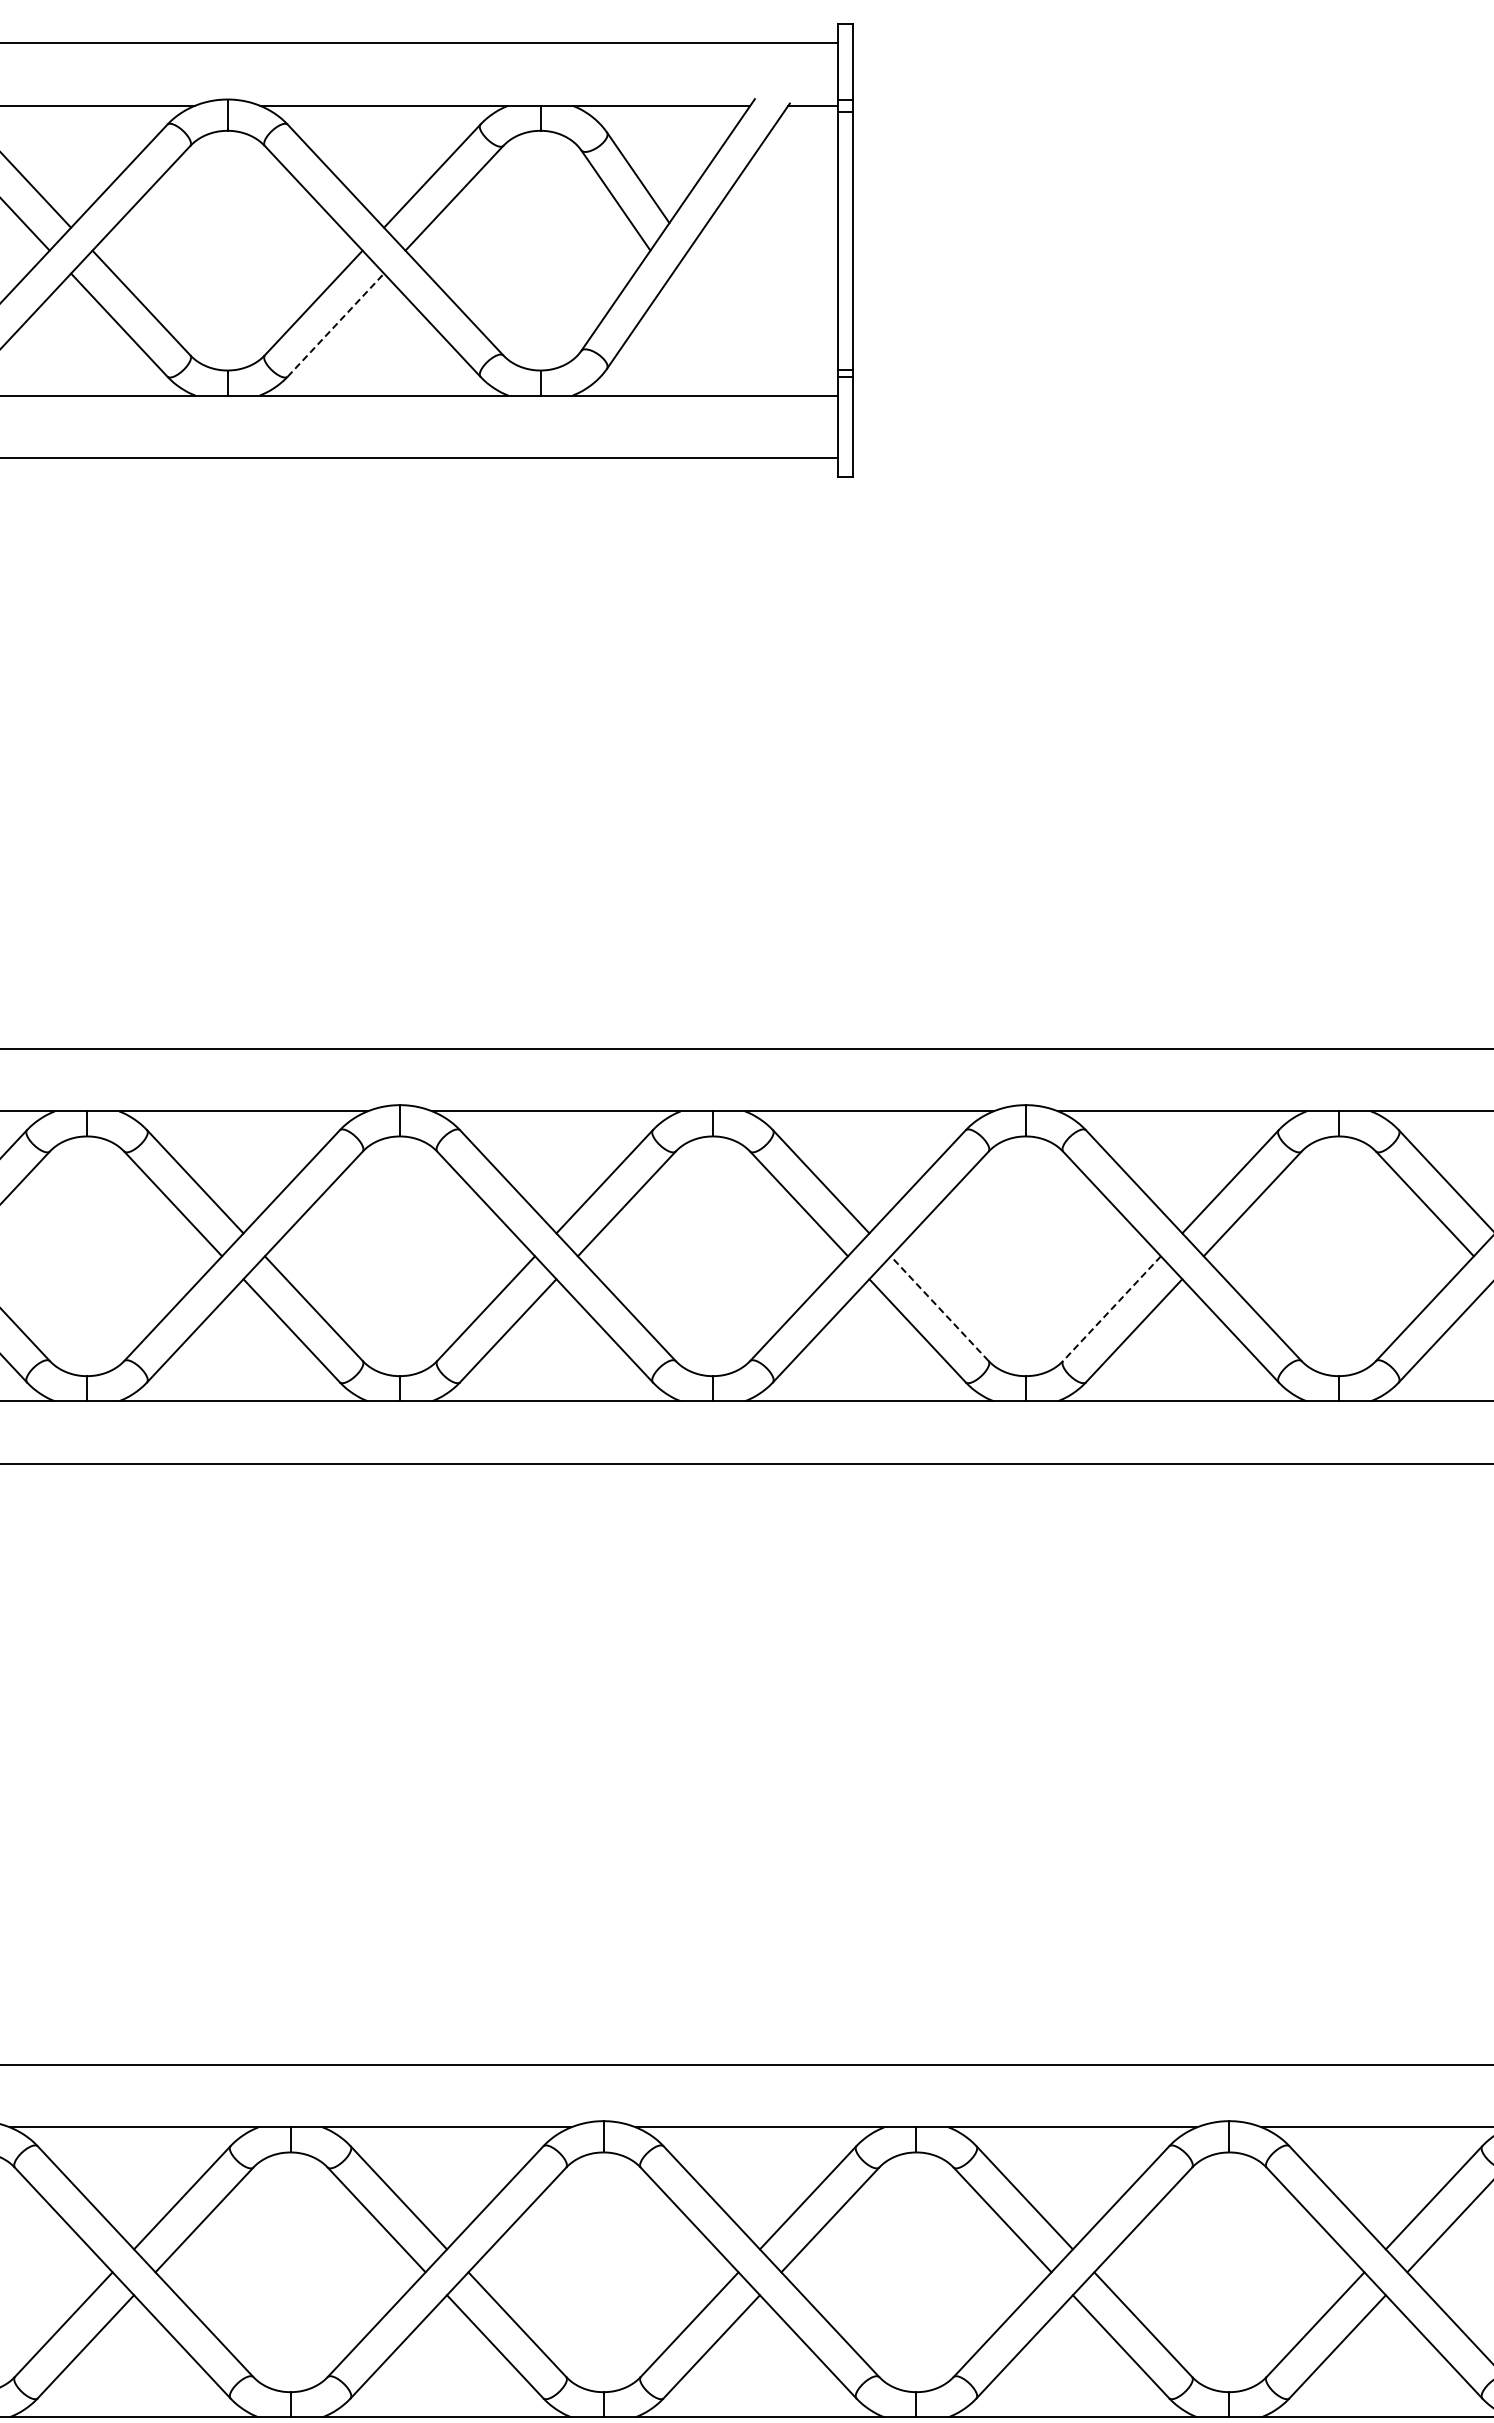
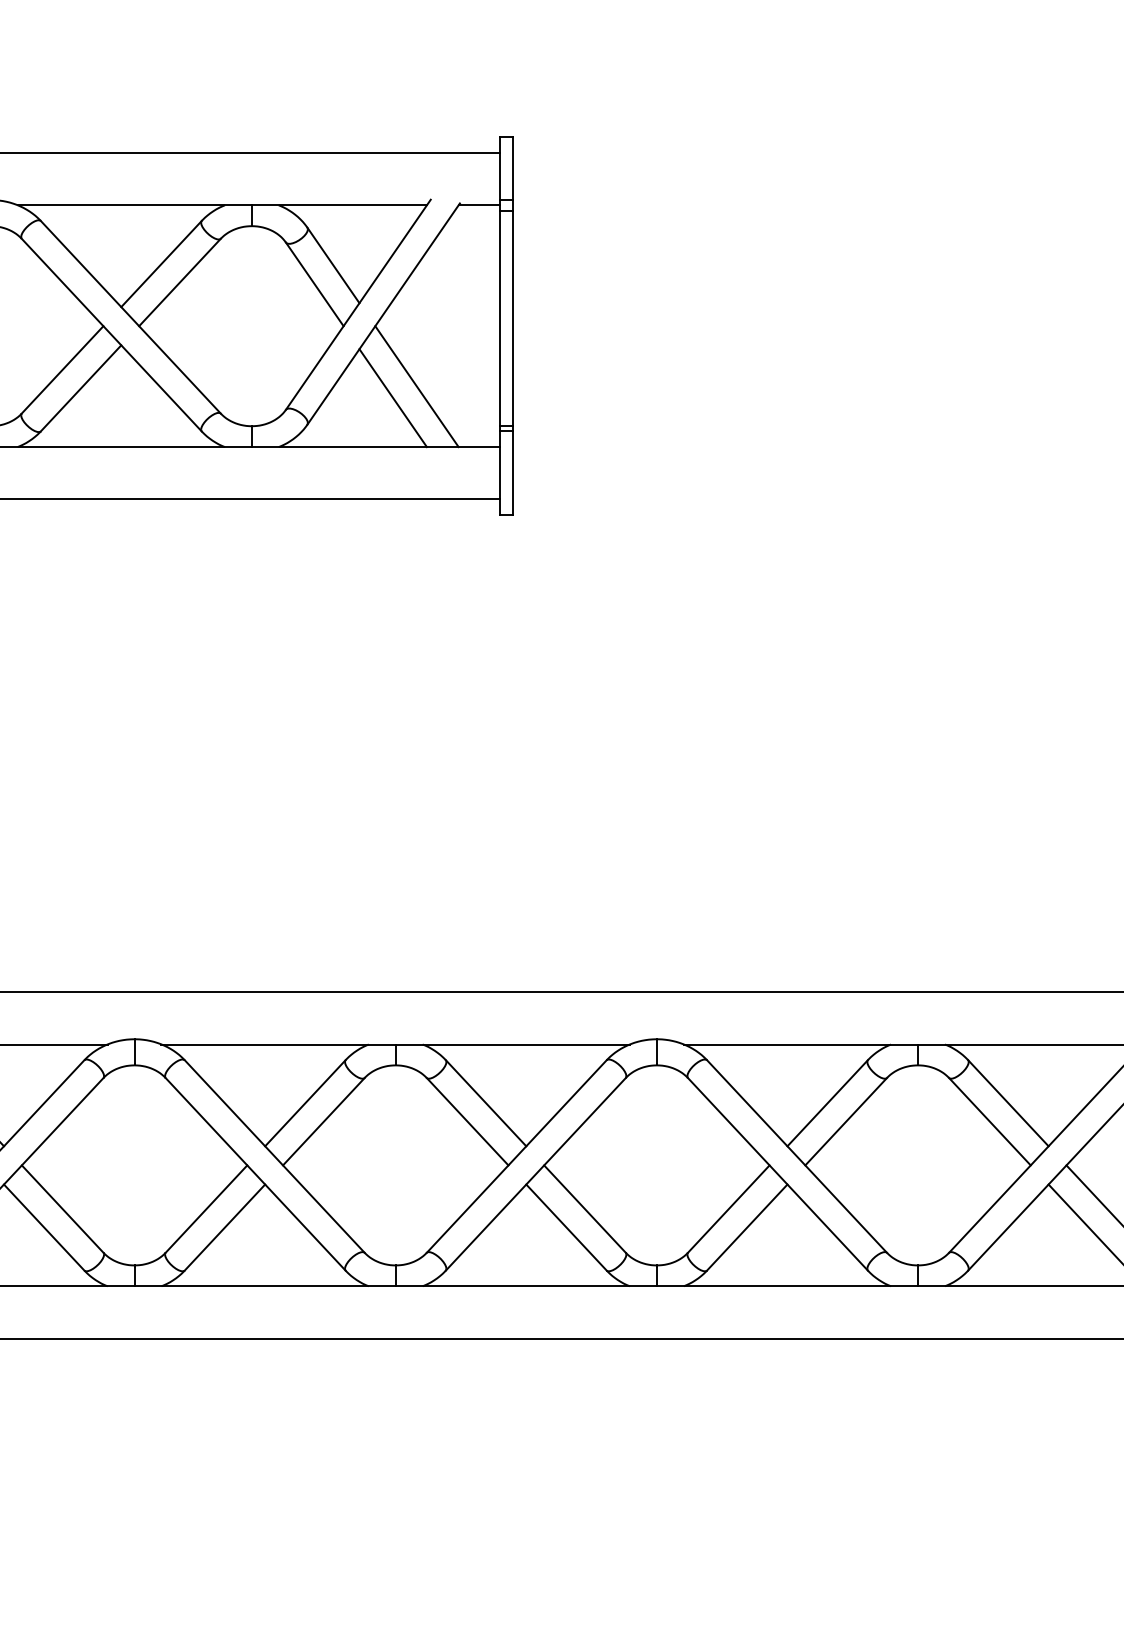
line: (738, 322) -> (417, 386), added
line: (335, 325) -> (80, 388), dashed -> solid
line: (709, 336) -> (392, 397), added
line: (939, 1308) -> (584, 1208), dashed -> solid
line: (1112, 1308) -> (729, 1208), dashed -> solid

